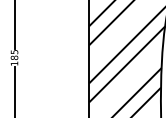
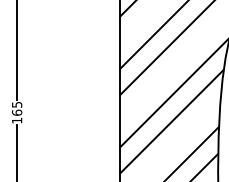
text: (14, 57) -> (16, 112), 185 -> 165

